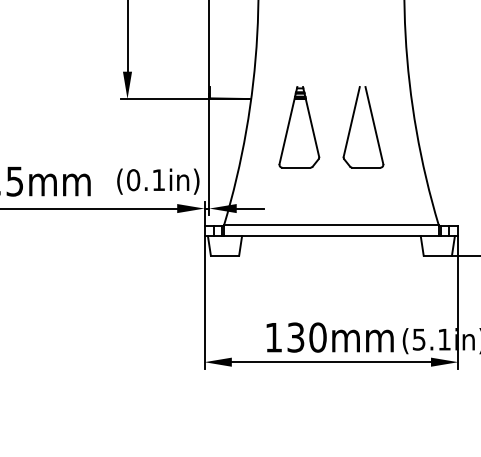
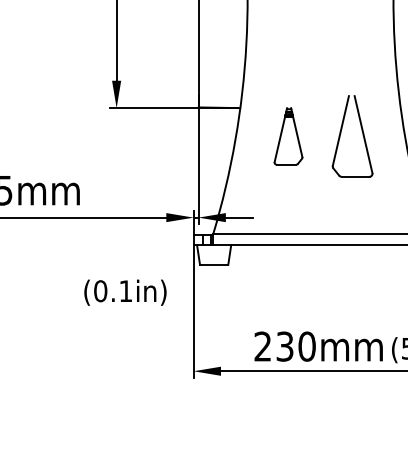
part: (299, 127) -> (288, 136), size x0.7
text: (158, 181) -> (125, 292), moved
text: (273, 337) -> (262, 346), 130mm -> 230mm

